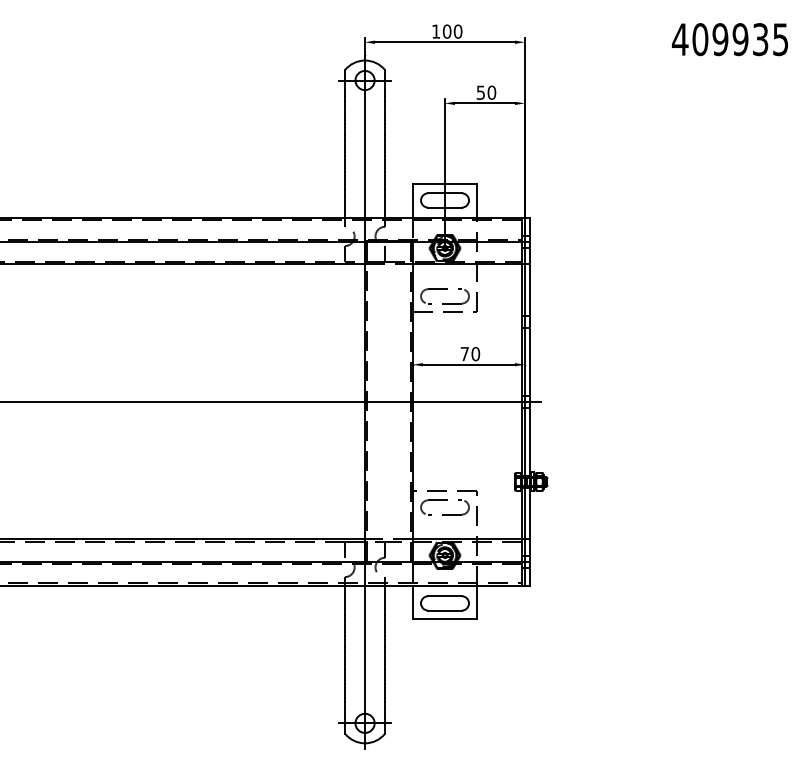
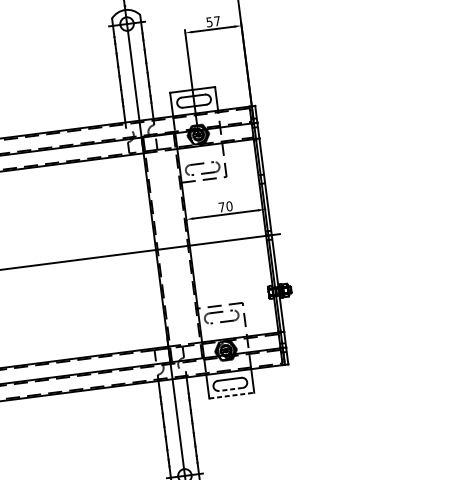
text: (491, 92) -> (217, 21), 50 -> 57
line: (445, 610) -> (231, 389), solid -> dashed
line: (445, 619) -> (232, 395), solid -> dashed

